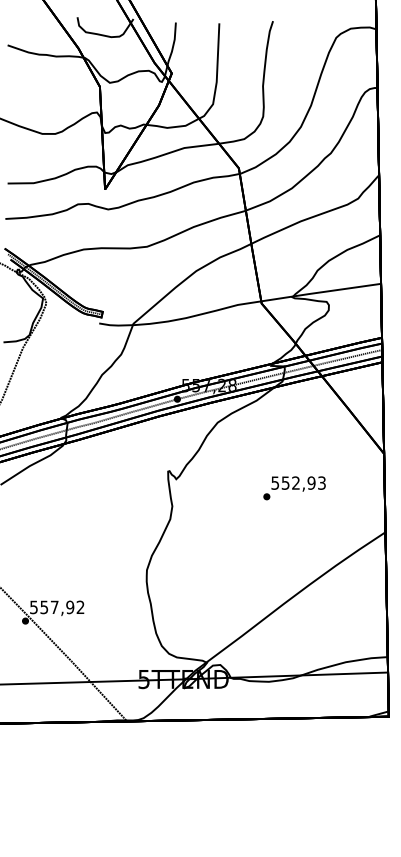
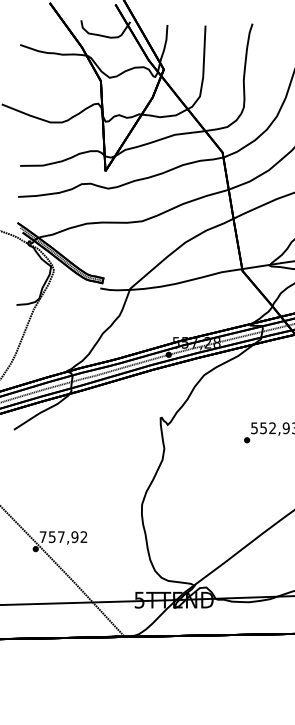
text: (33, 607) -> (42, 537), 557,92 -> 757,92

